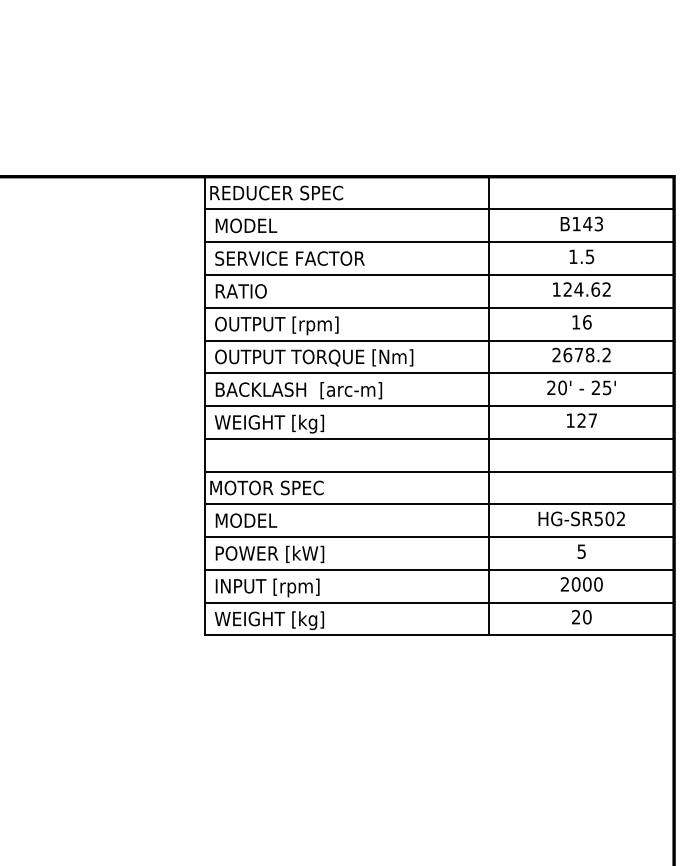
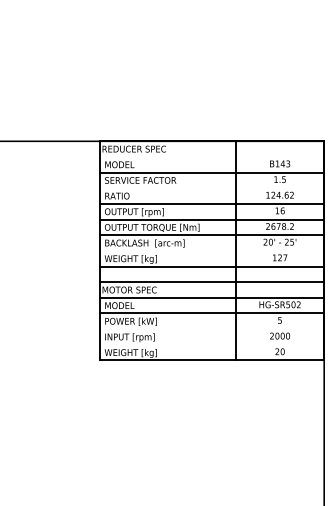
line: (440, 208) -> (212, 156), removed
line: (440, 275) -> (212, 188), removed
line: (440, 405) -> (212, 250), removed
line: (440, 570) -> (212, 329), removed
line: (440, 601) -> (212, 344), removed

